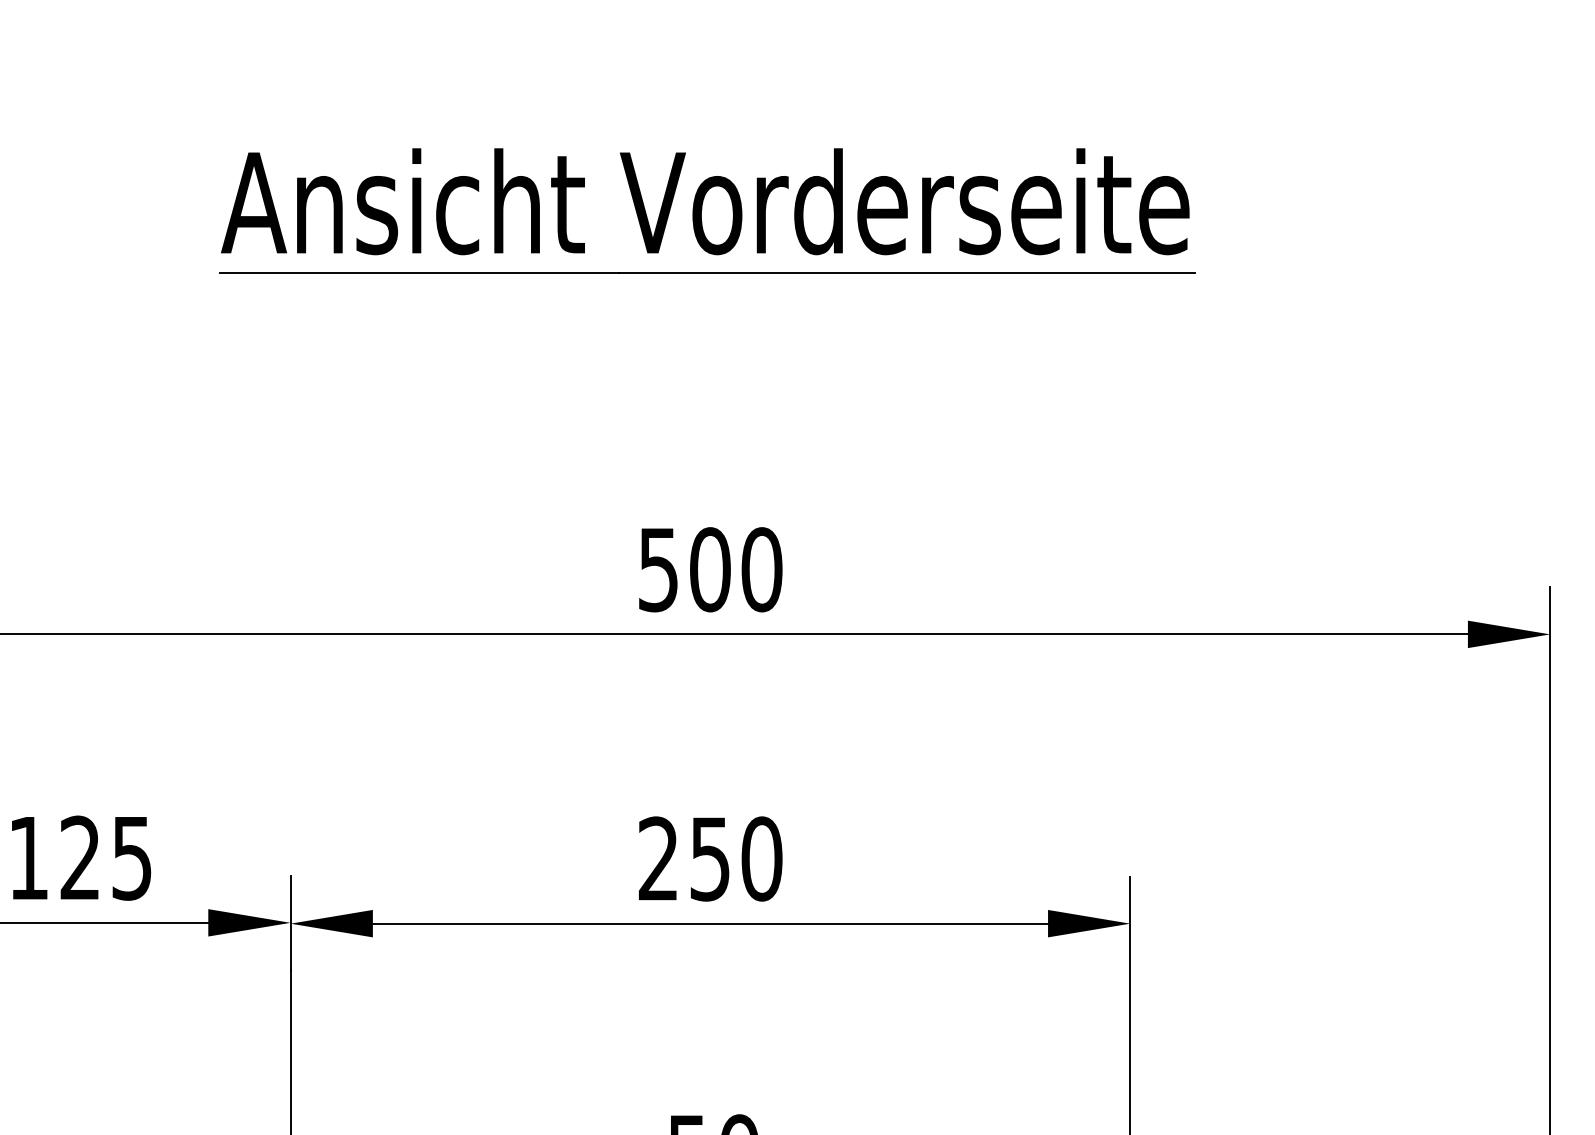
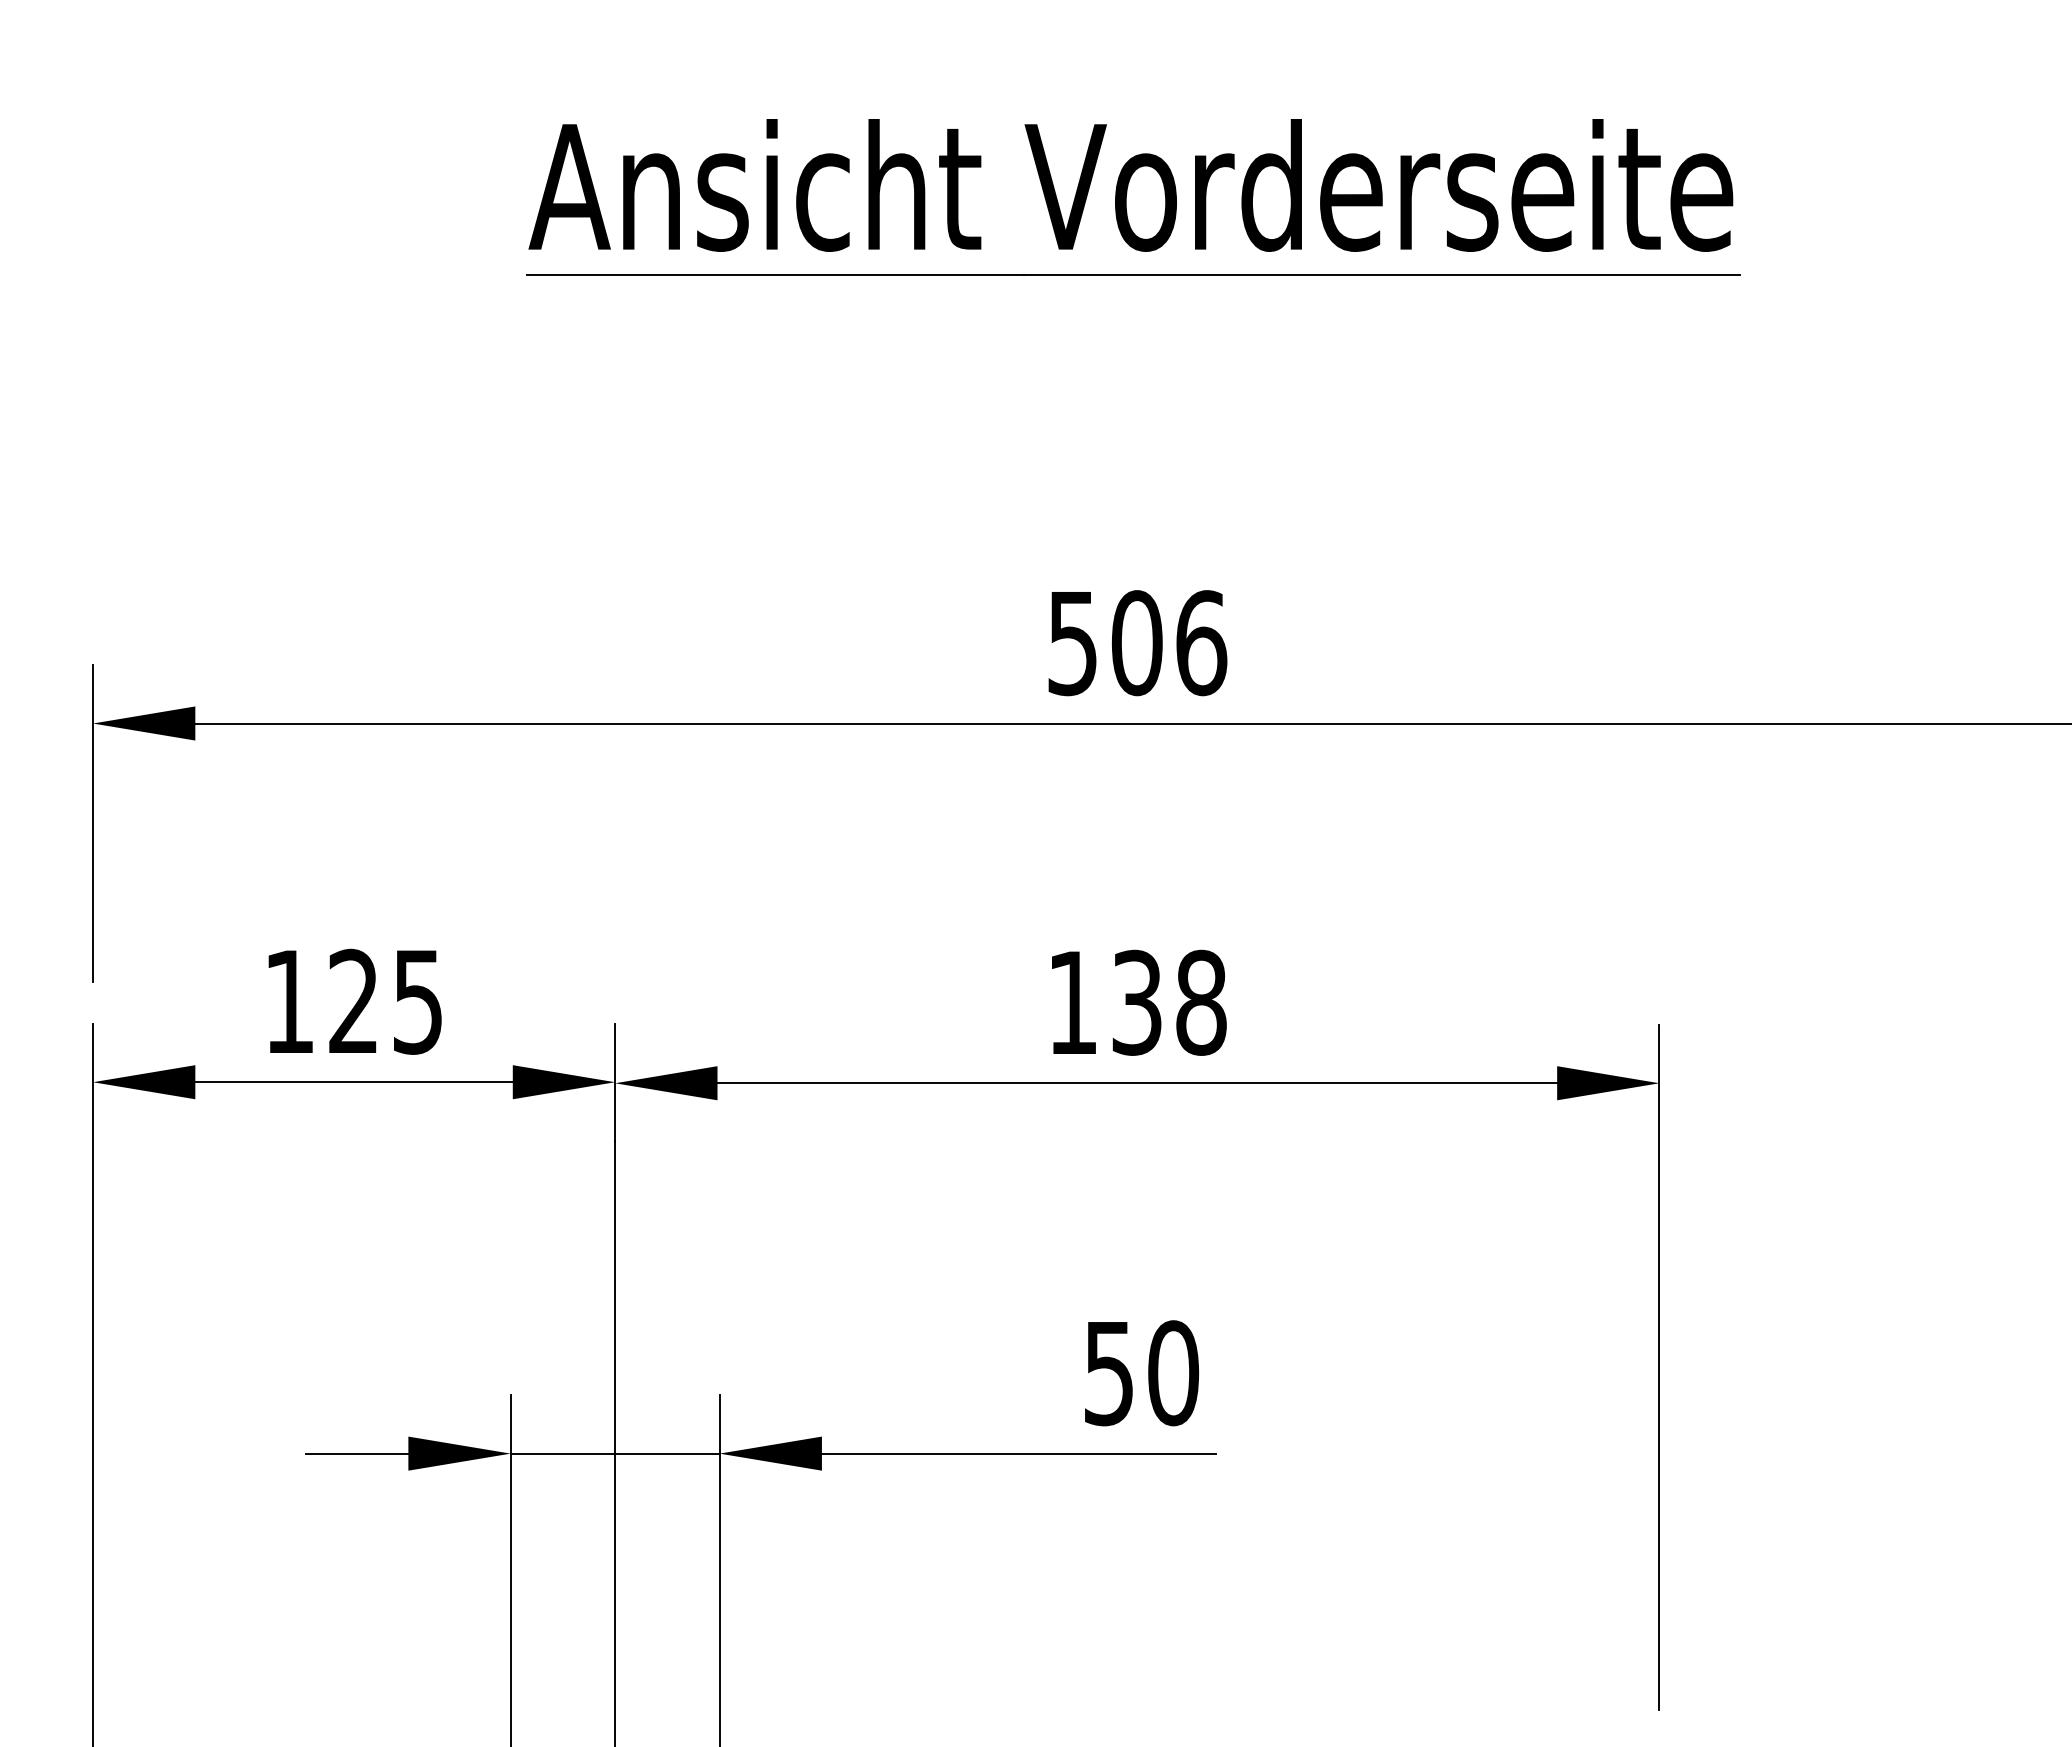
text: (762, 570) -> (1201, 643), 500 -> 506
text: (710, 858) -> (1137, 1002), 250 -> 138

